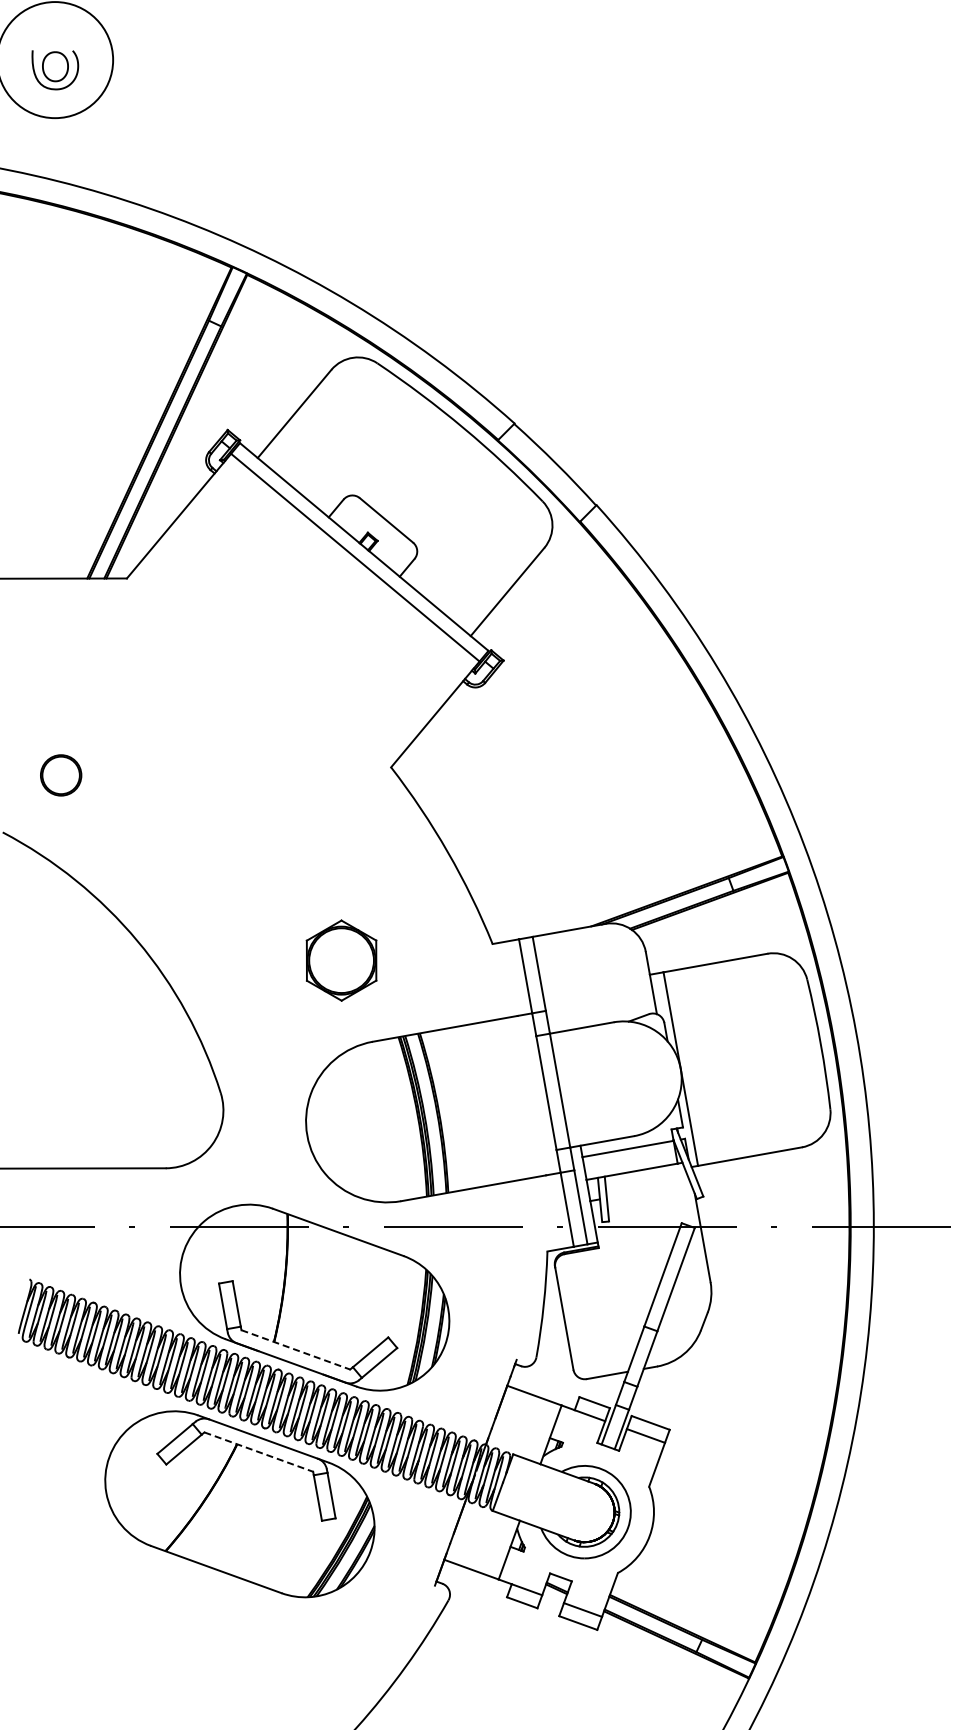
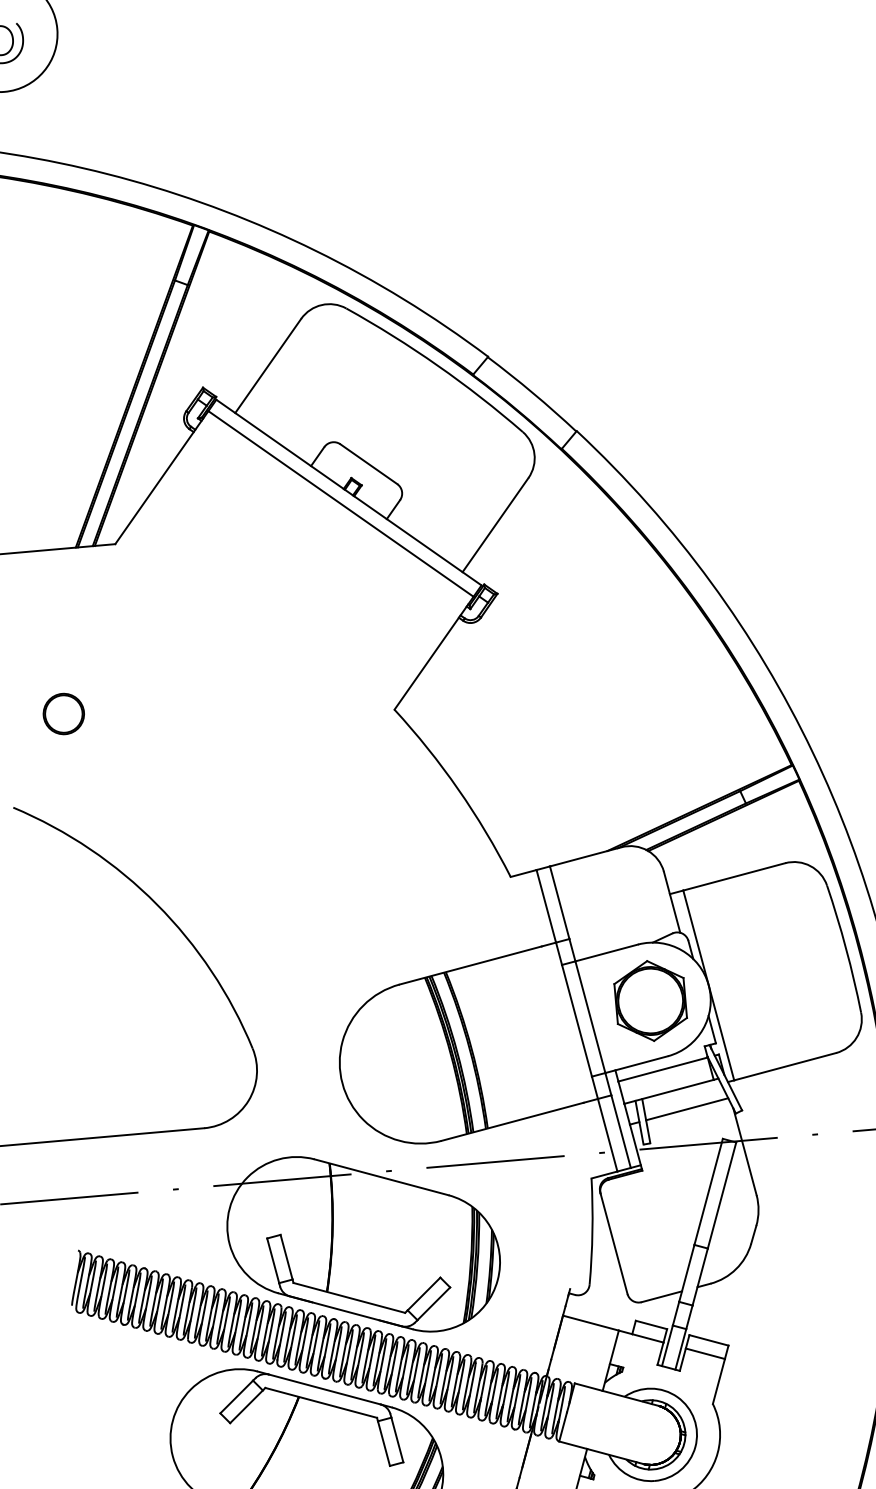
part: (61, 775) -> (64, 714), moved
part: (341, 960) -> (650, 1000), moved
line: (648, 1190) -> (686, 1109), added
line: (295, 1349) -> (348, 1297), dashed -> solid
line: (258, 1452) -> (320, 1403), dashed -> solid

